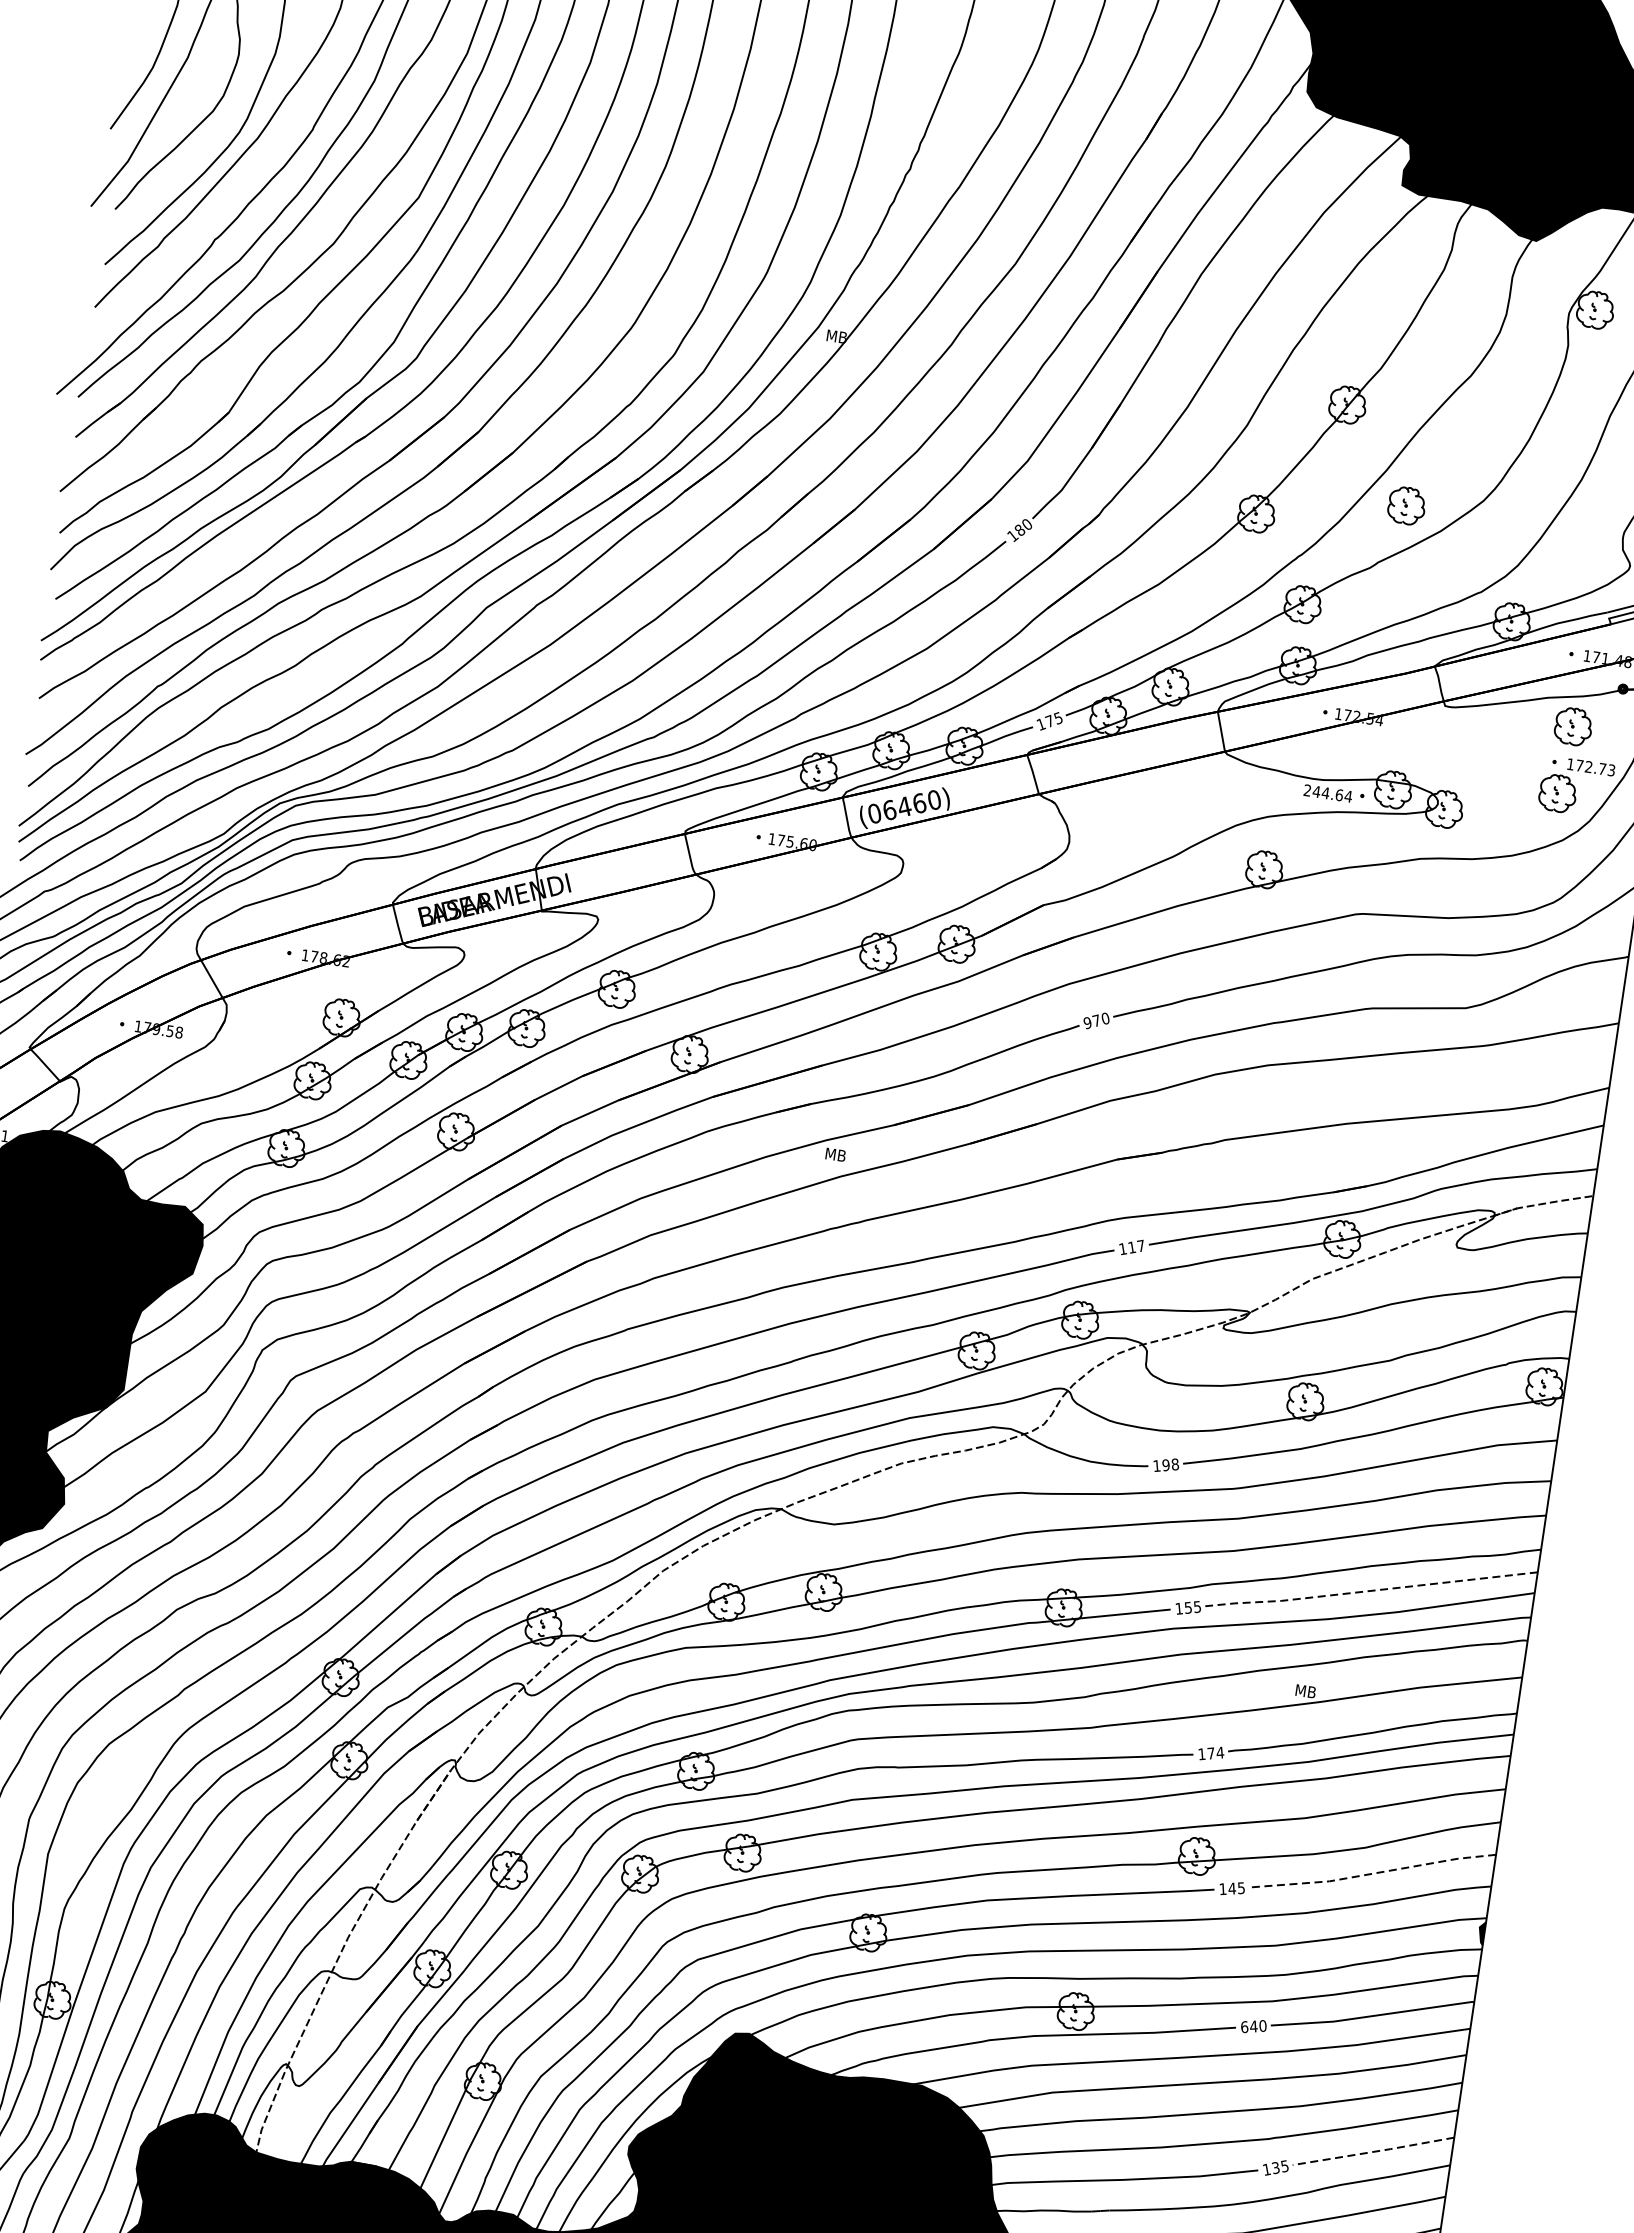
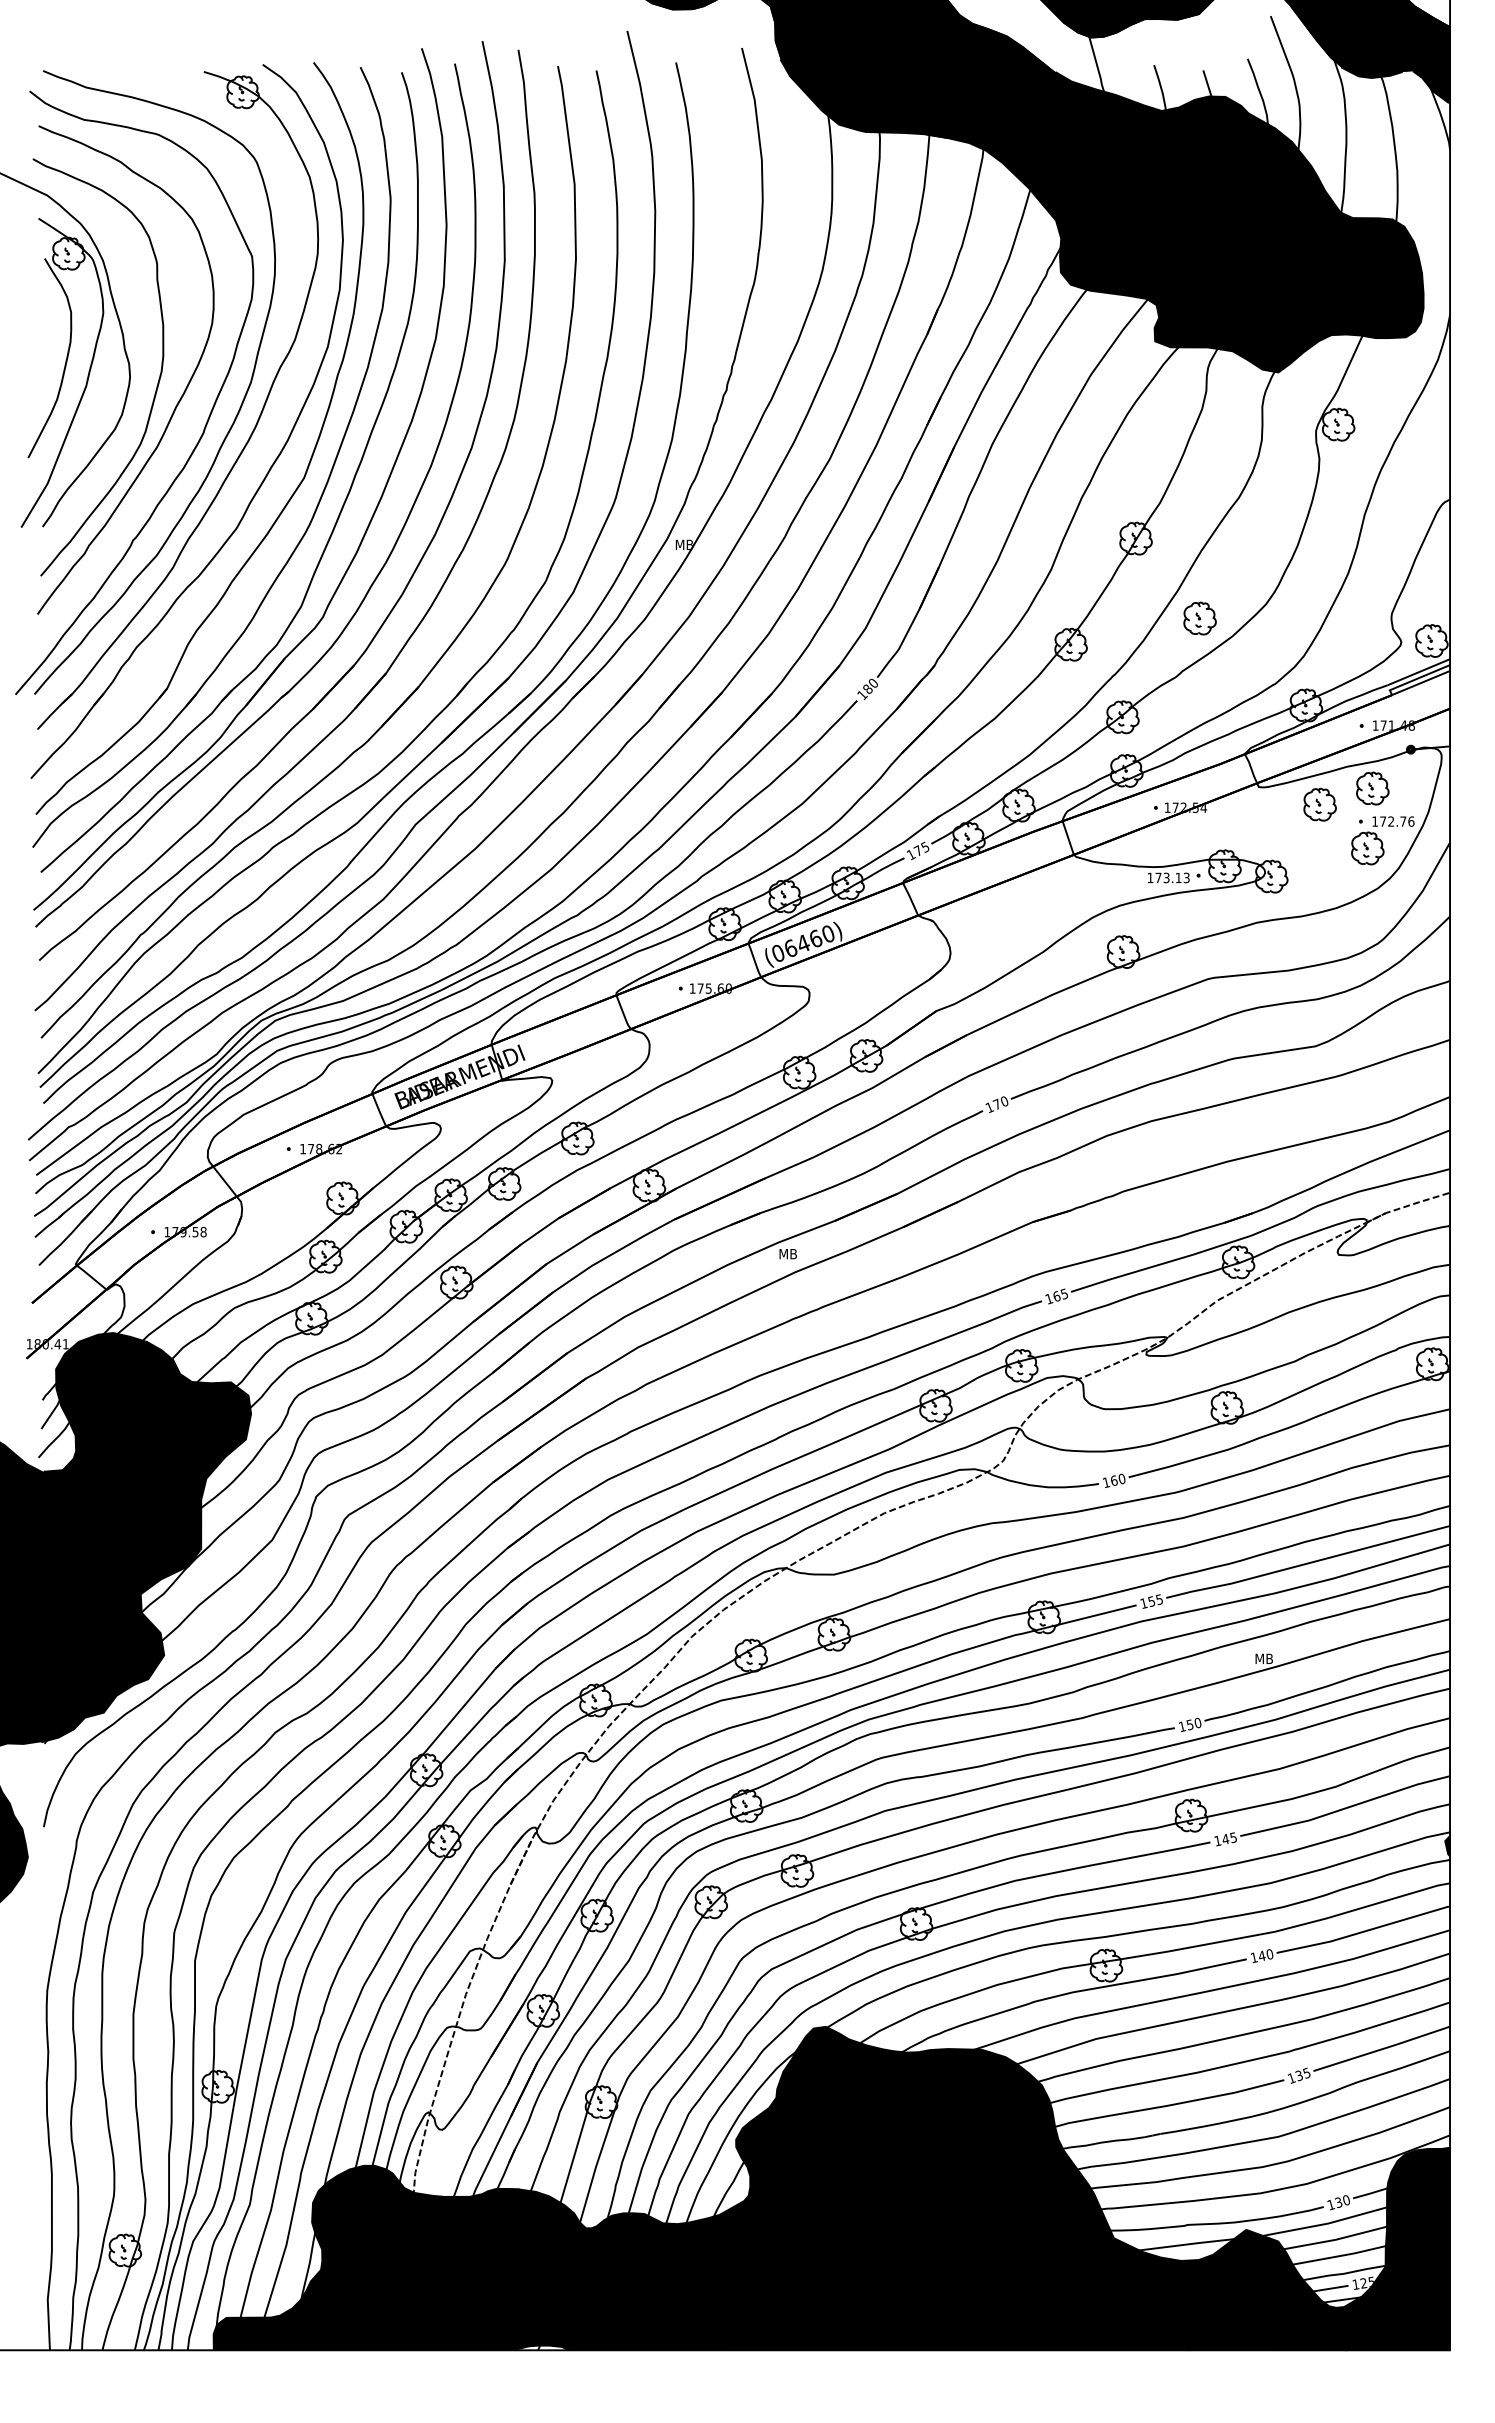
part: (1510, 735) -> (1319, 804), added
text: (1611, 770) -> (1411, 821), 172.73 -> 172.76
text: (1328, 793) -> (1168, 877), 244.64 -> 173.13
text: (1087, 1022) -> (989, 1107), 970 -> 170
text: (1136, 1245) -> (1060, 1294), 117 -> 165
text: (1170, 1464) -> (1117, 1479), 198 -> 160
line: (1369, 1590) -> (1306, 1563), dashed -> solid
text: (1215, 1752) -> (1193, 1723), 174 -> 150
line: (1372, 1873) -> (1345, 1808), dashed -> solid
text: (1243, 2026) -> (1253, 1957), 640 -> 140
line: (1373, 2152) -> (1381, 2049), dashed -> solid

